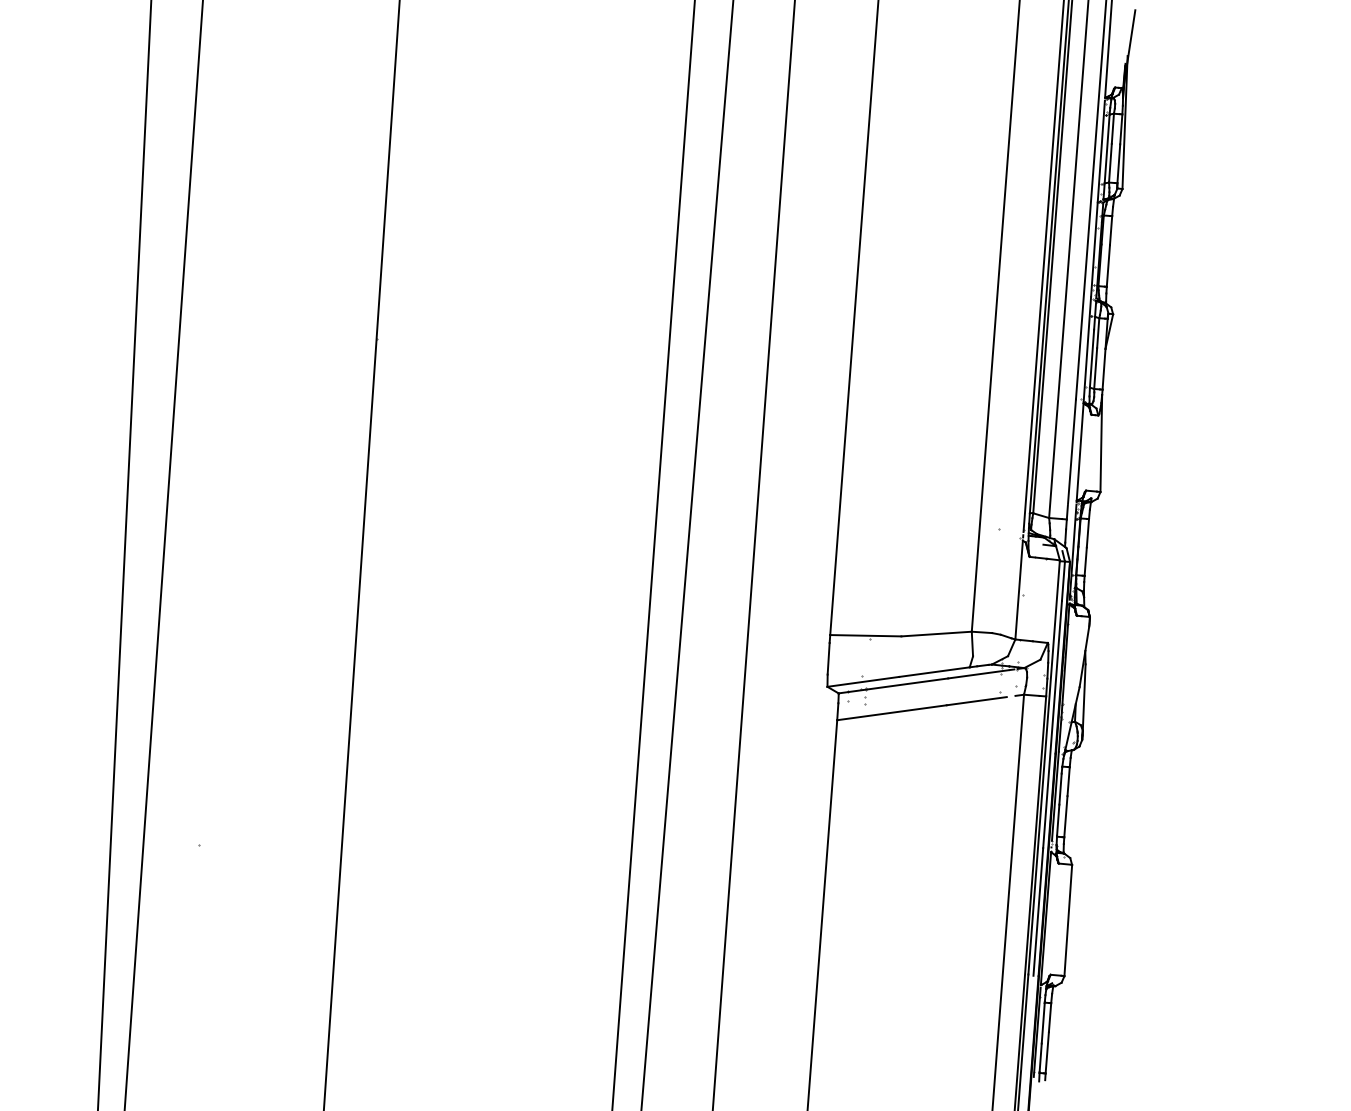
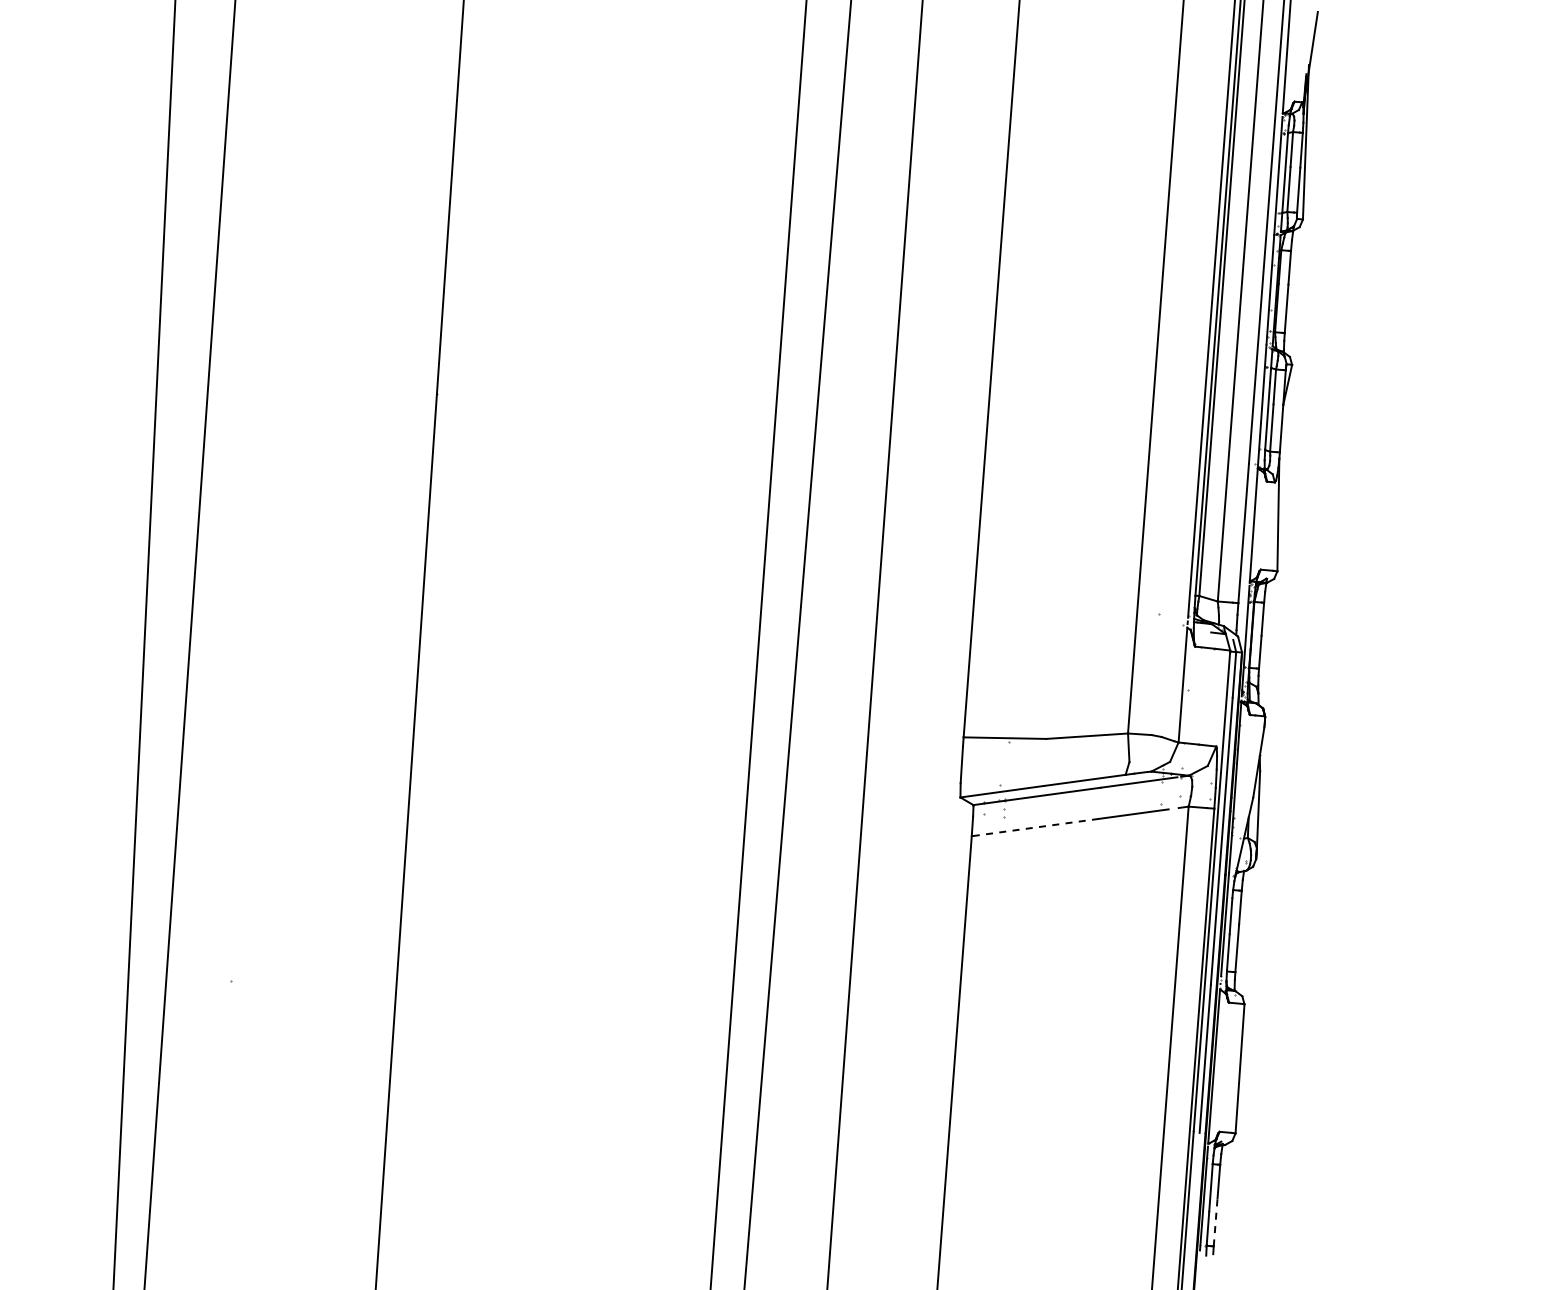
line: (891, 712) -> (1034, 827), solid -> dashed
line: (1047, 1052) -> (1215, 1221), solid -> dashed

